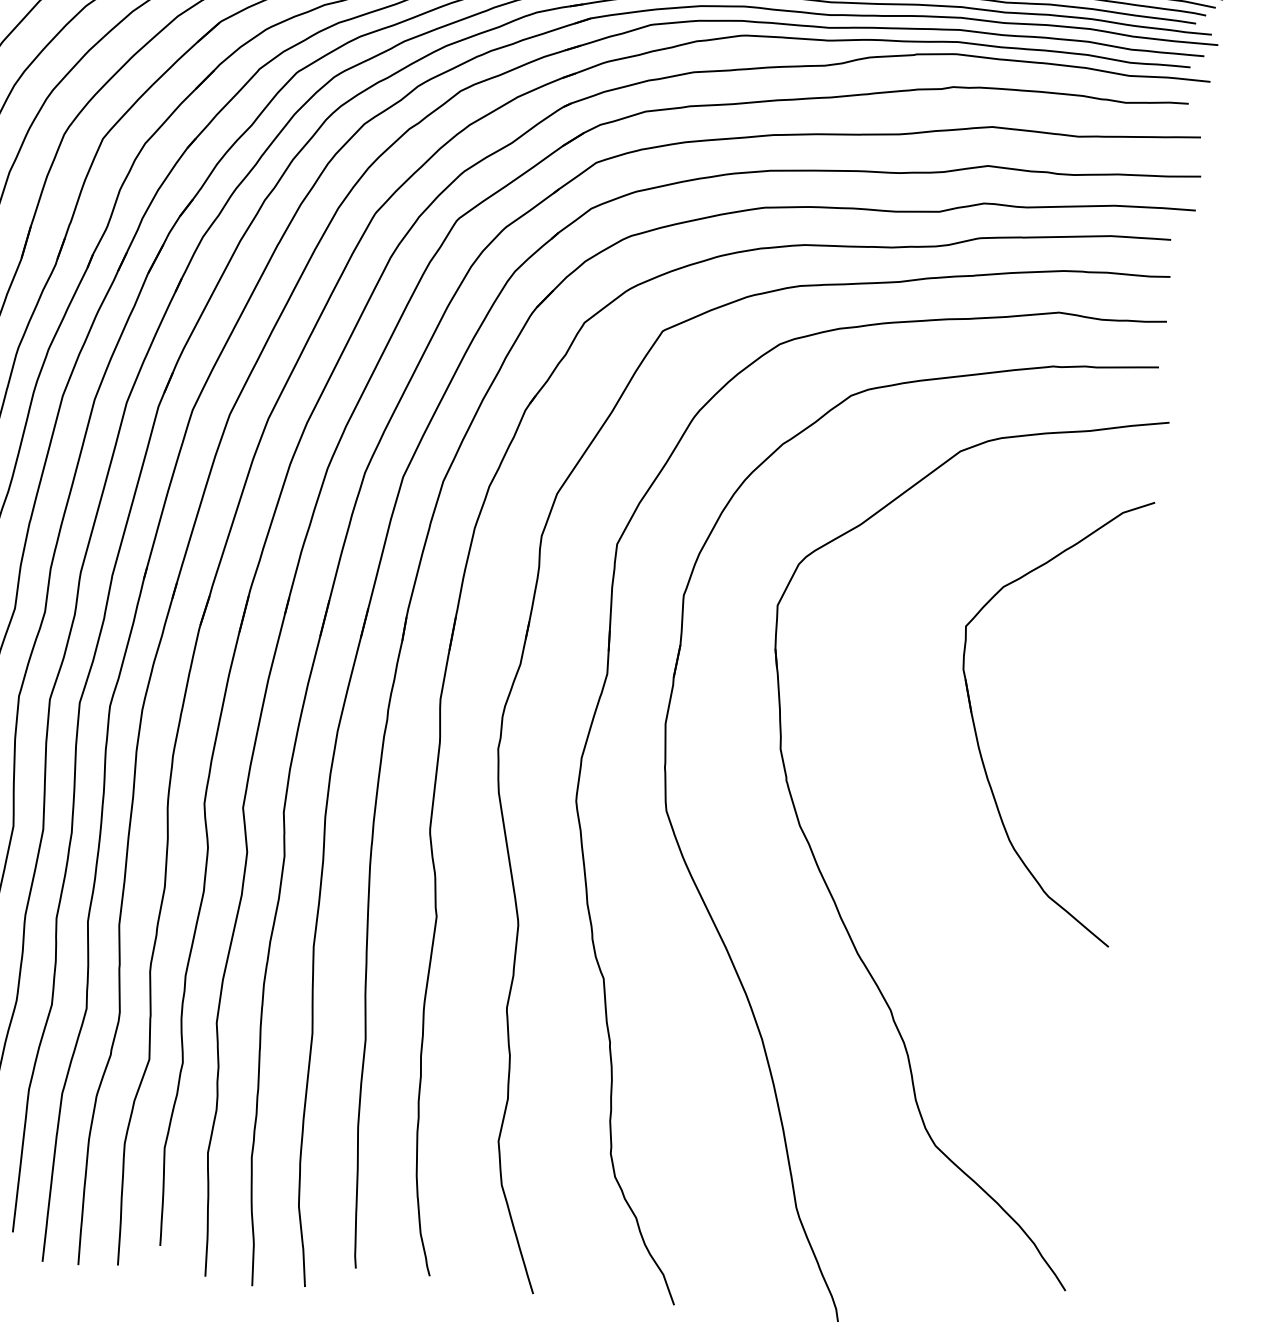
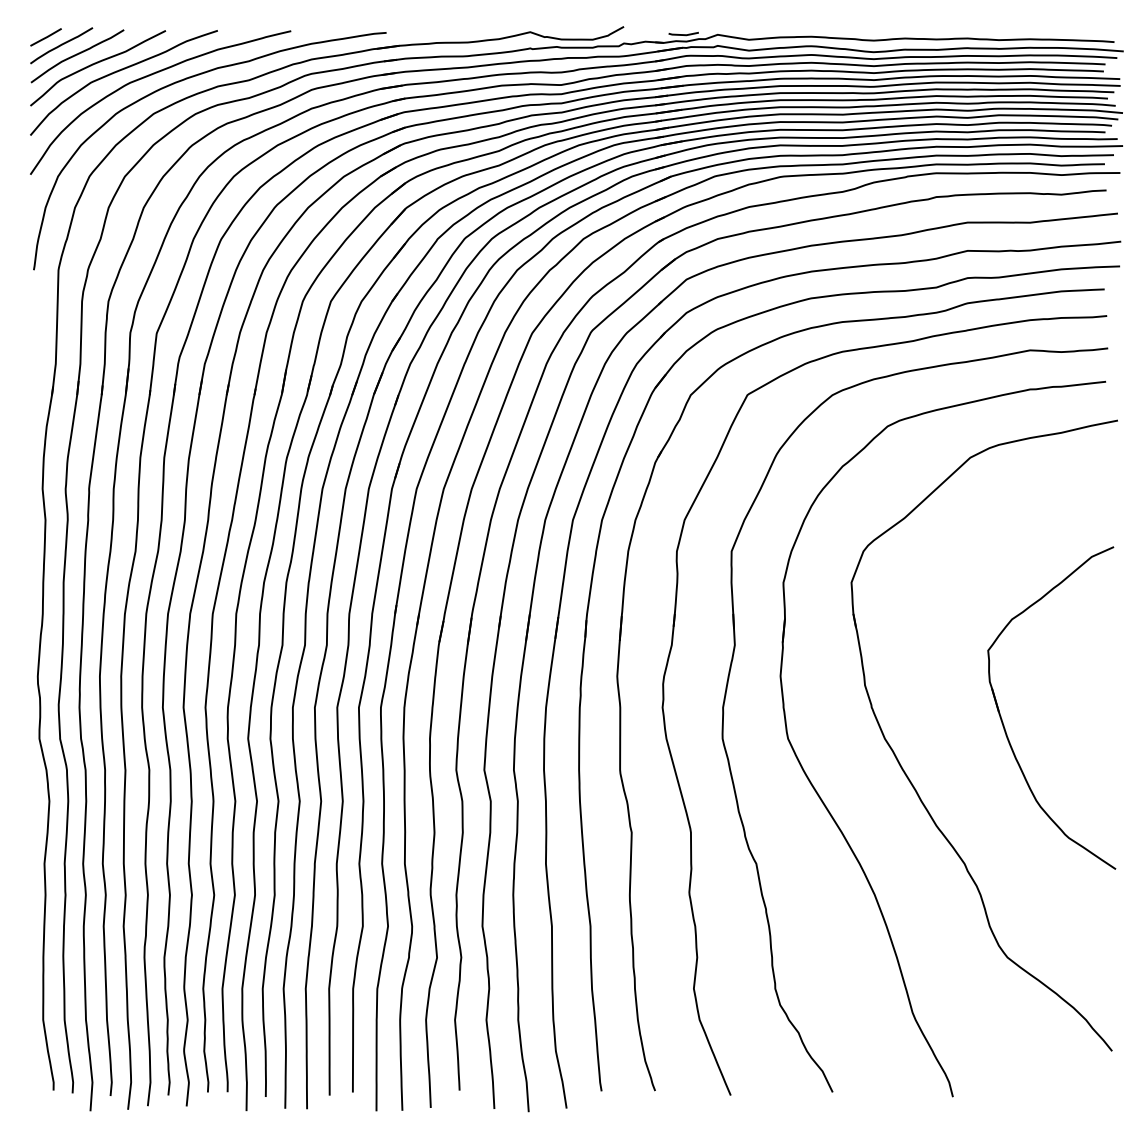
part: (976, 727) -> (1003, 722), moved

